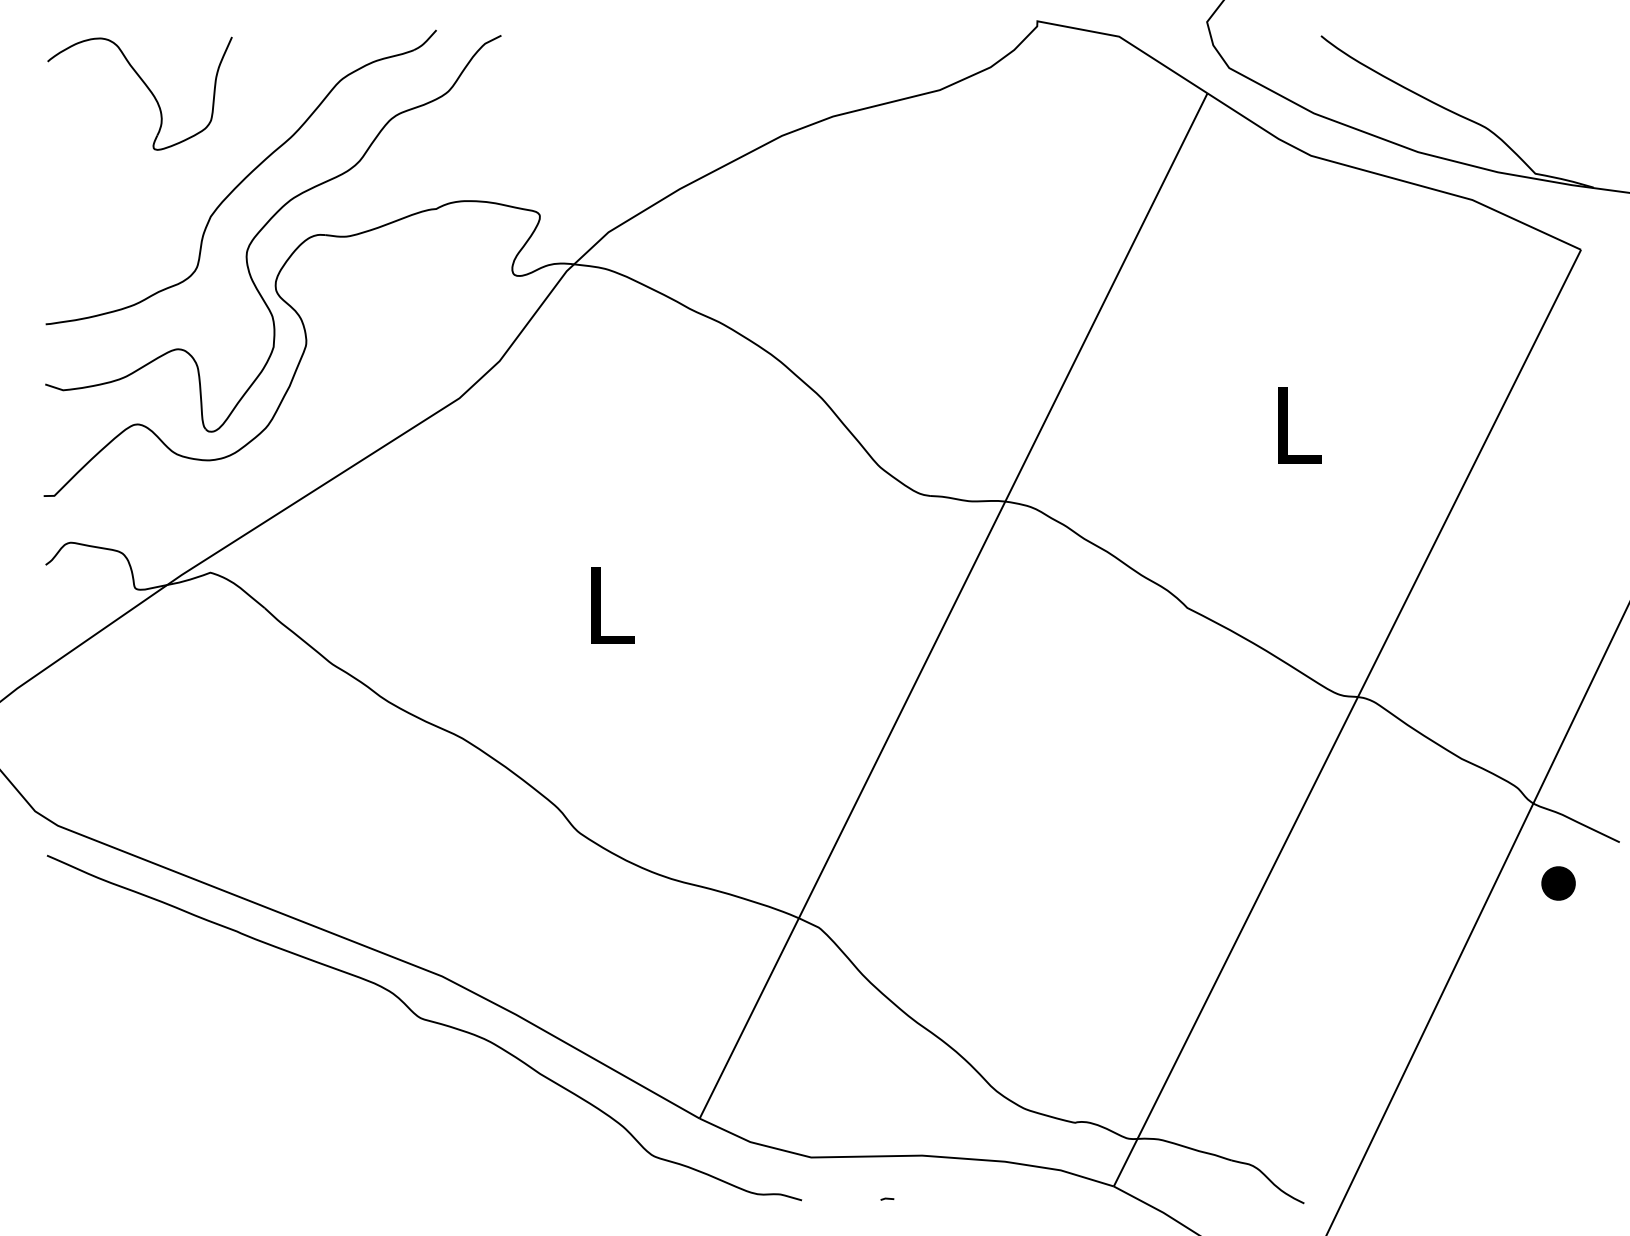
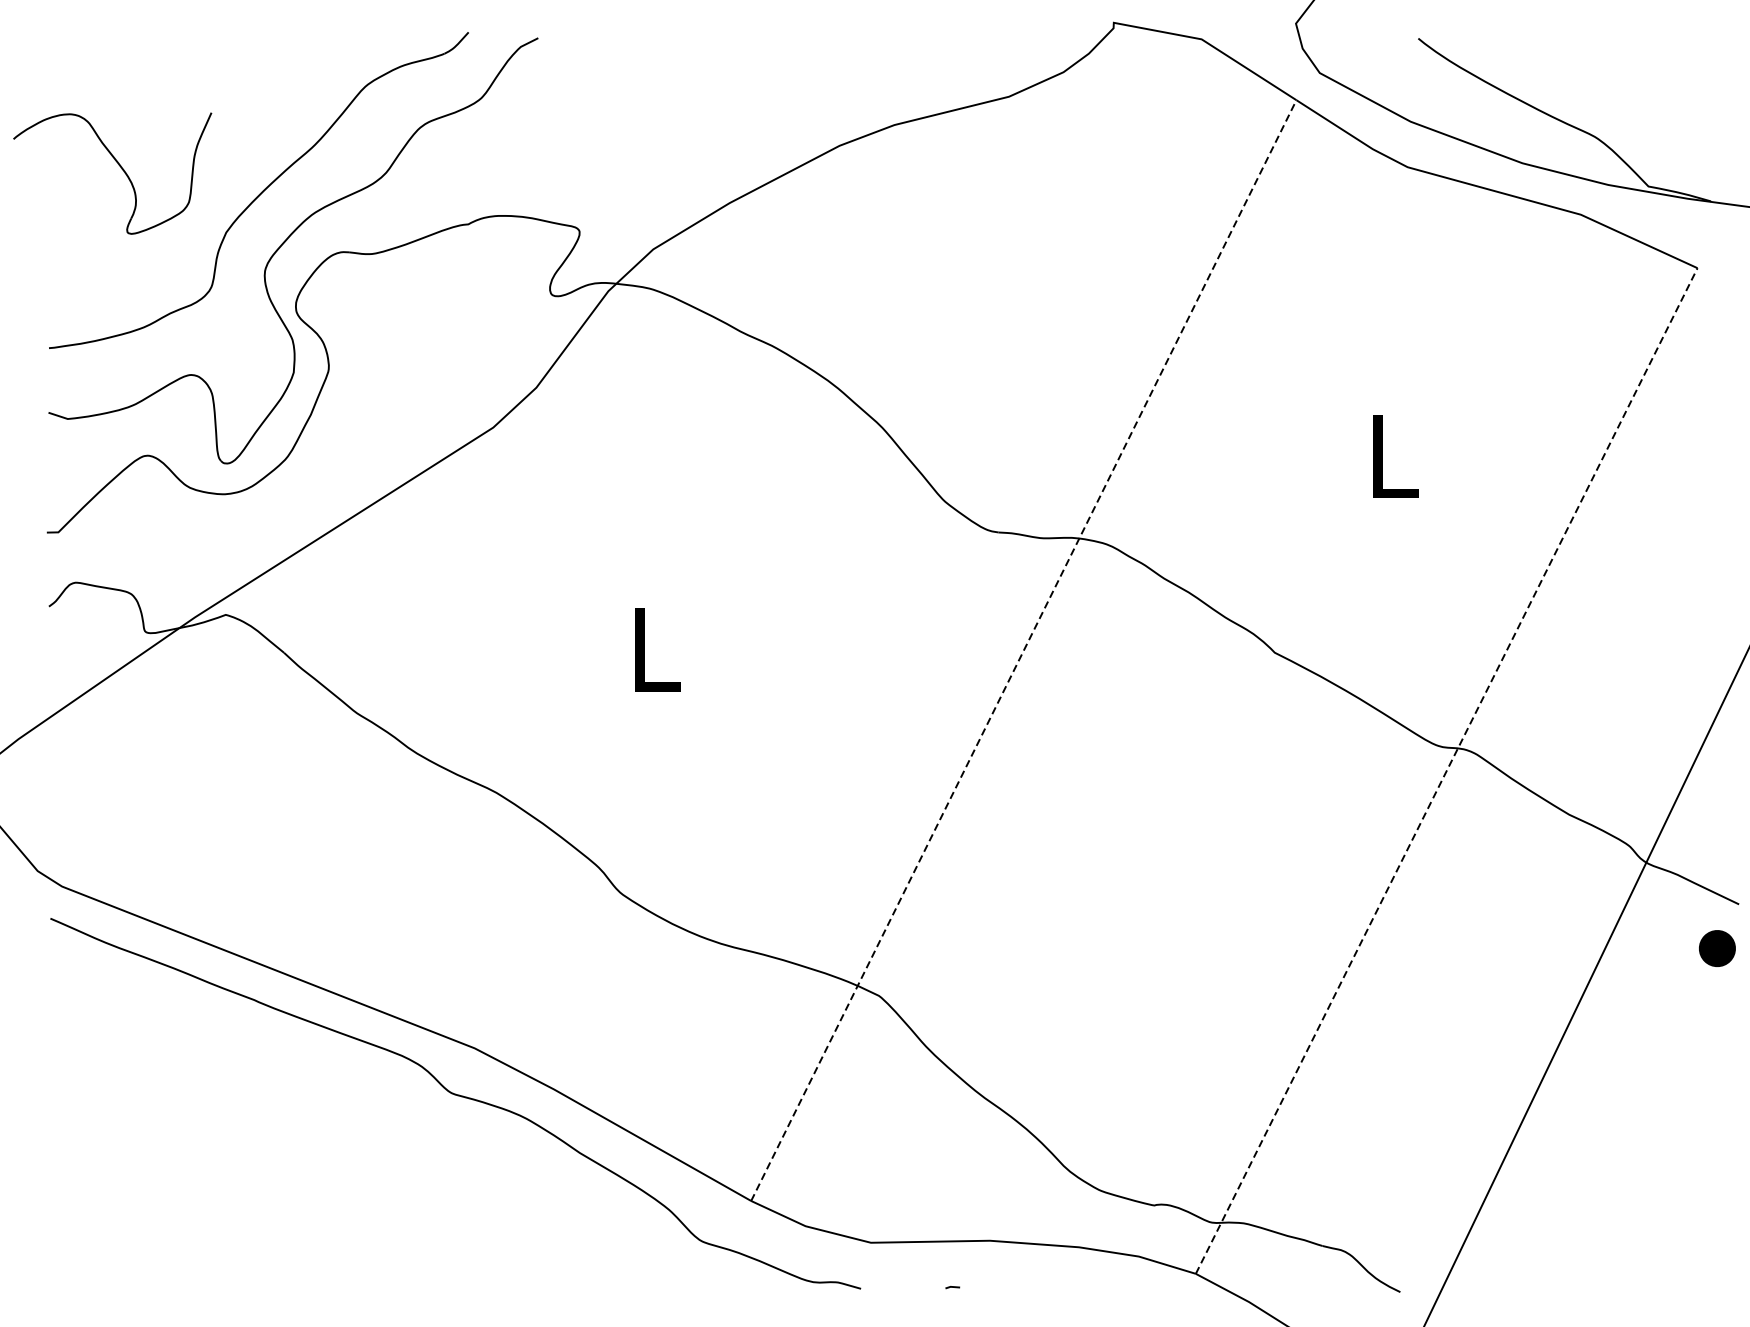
part: (145, 86) -> (118, 165), moved
line: (953, 605) -> (1023, 650), solid -> dashed
line: (1347, 717) -> (1446, 770), solid -> dashed
part: (1558, 883) -> (1717, 948), moved

